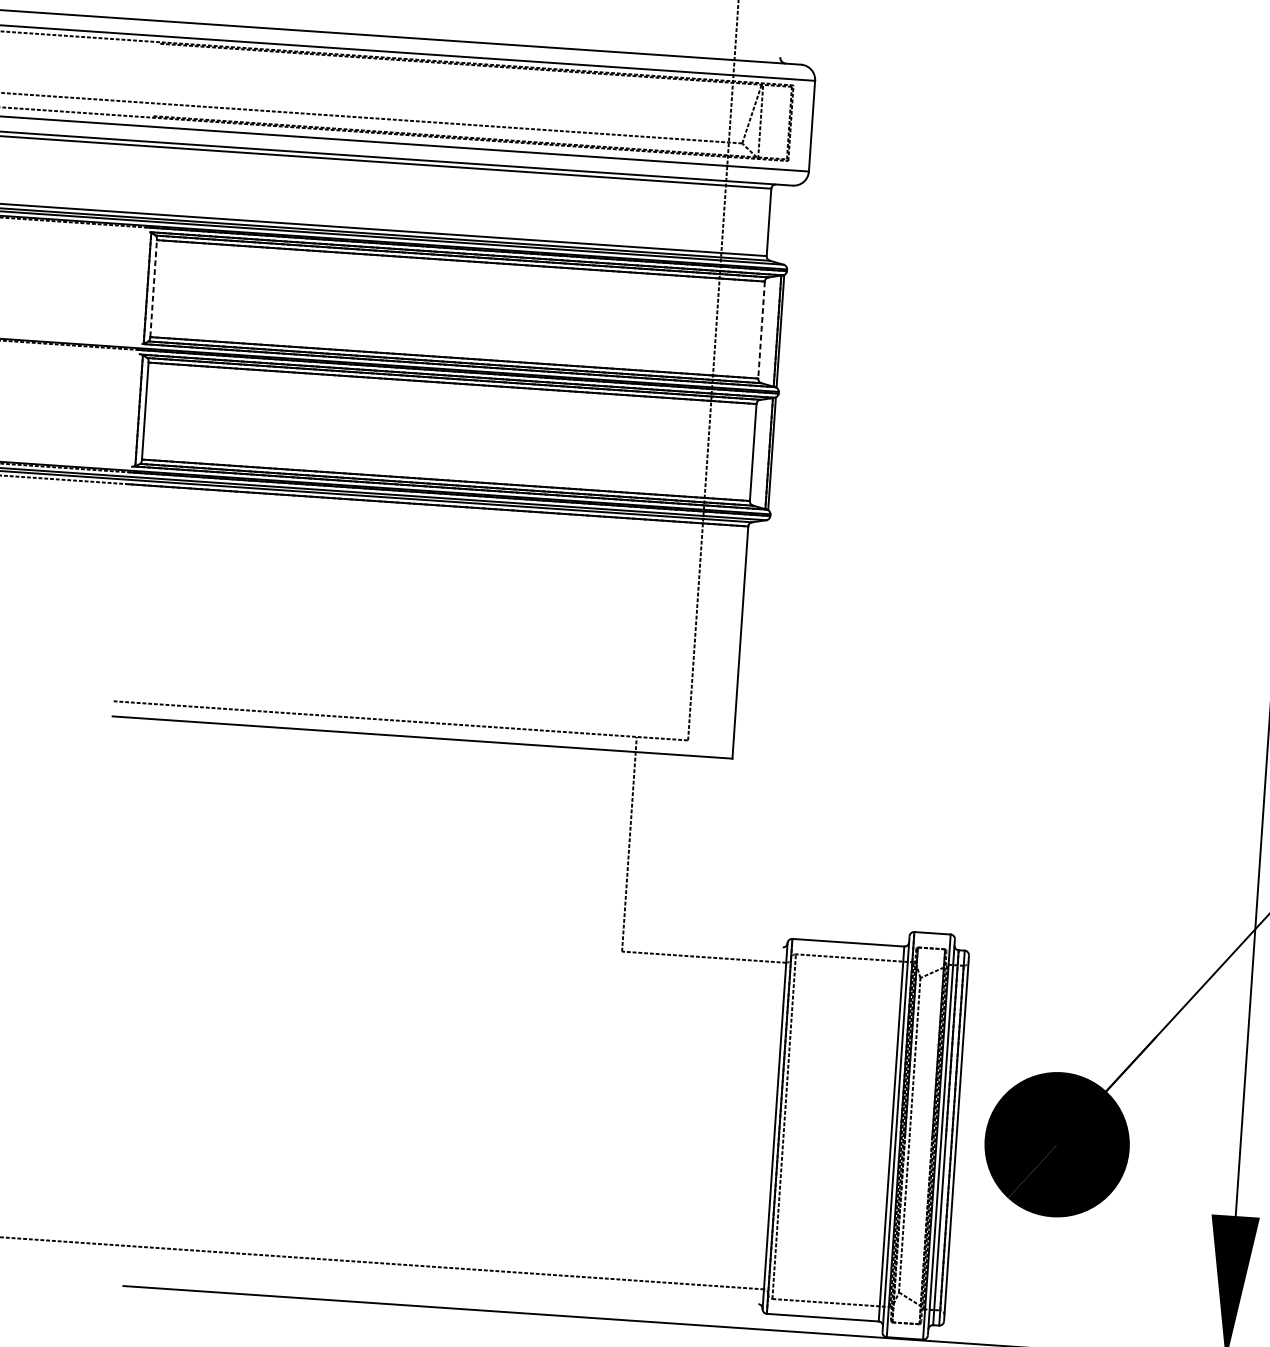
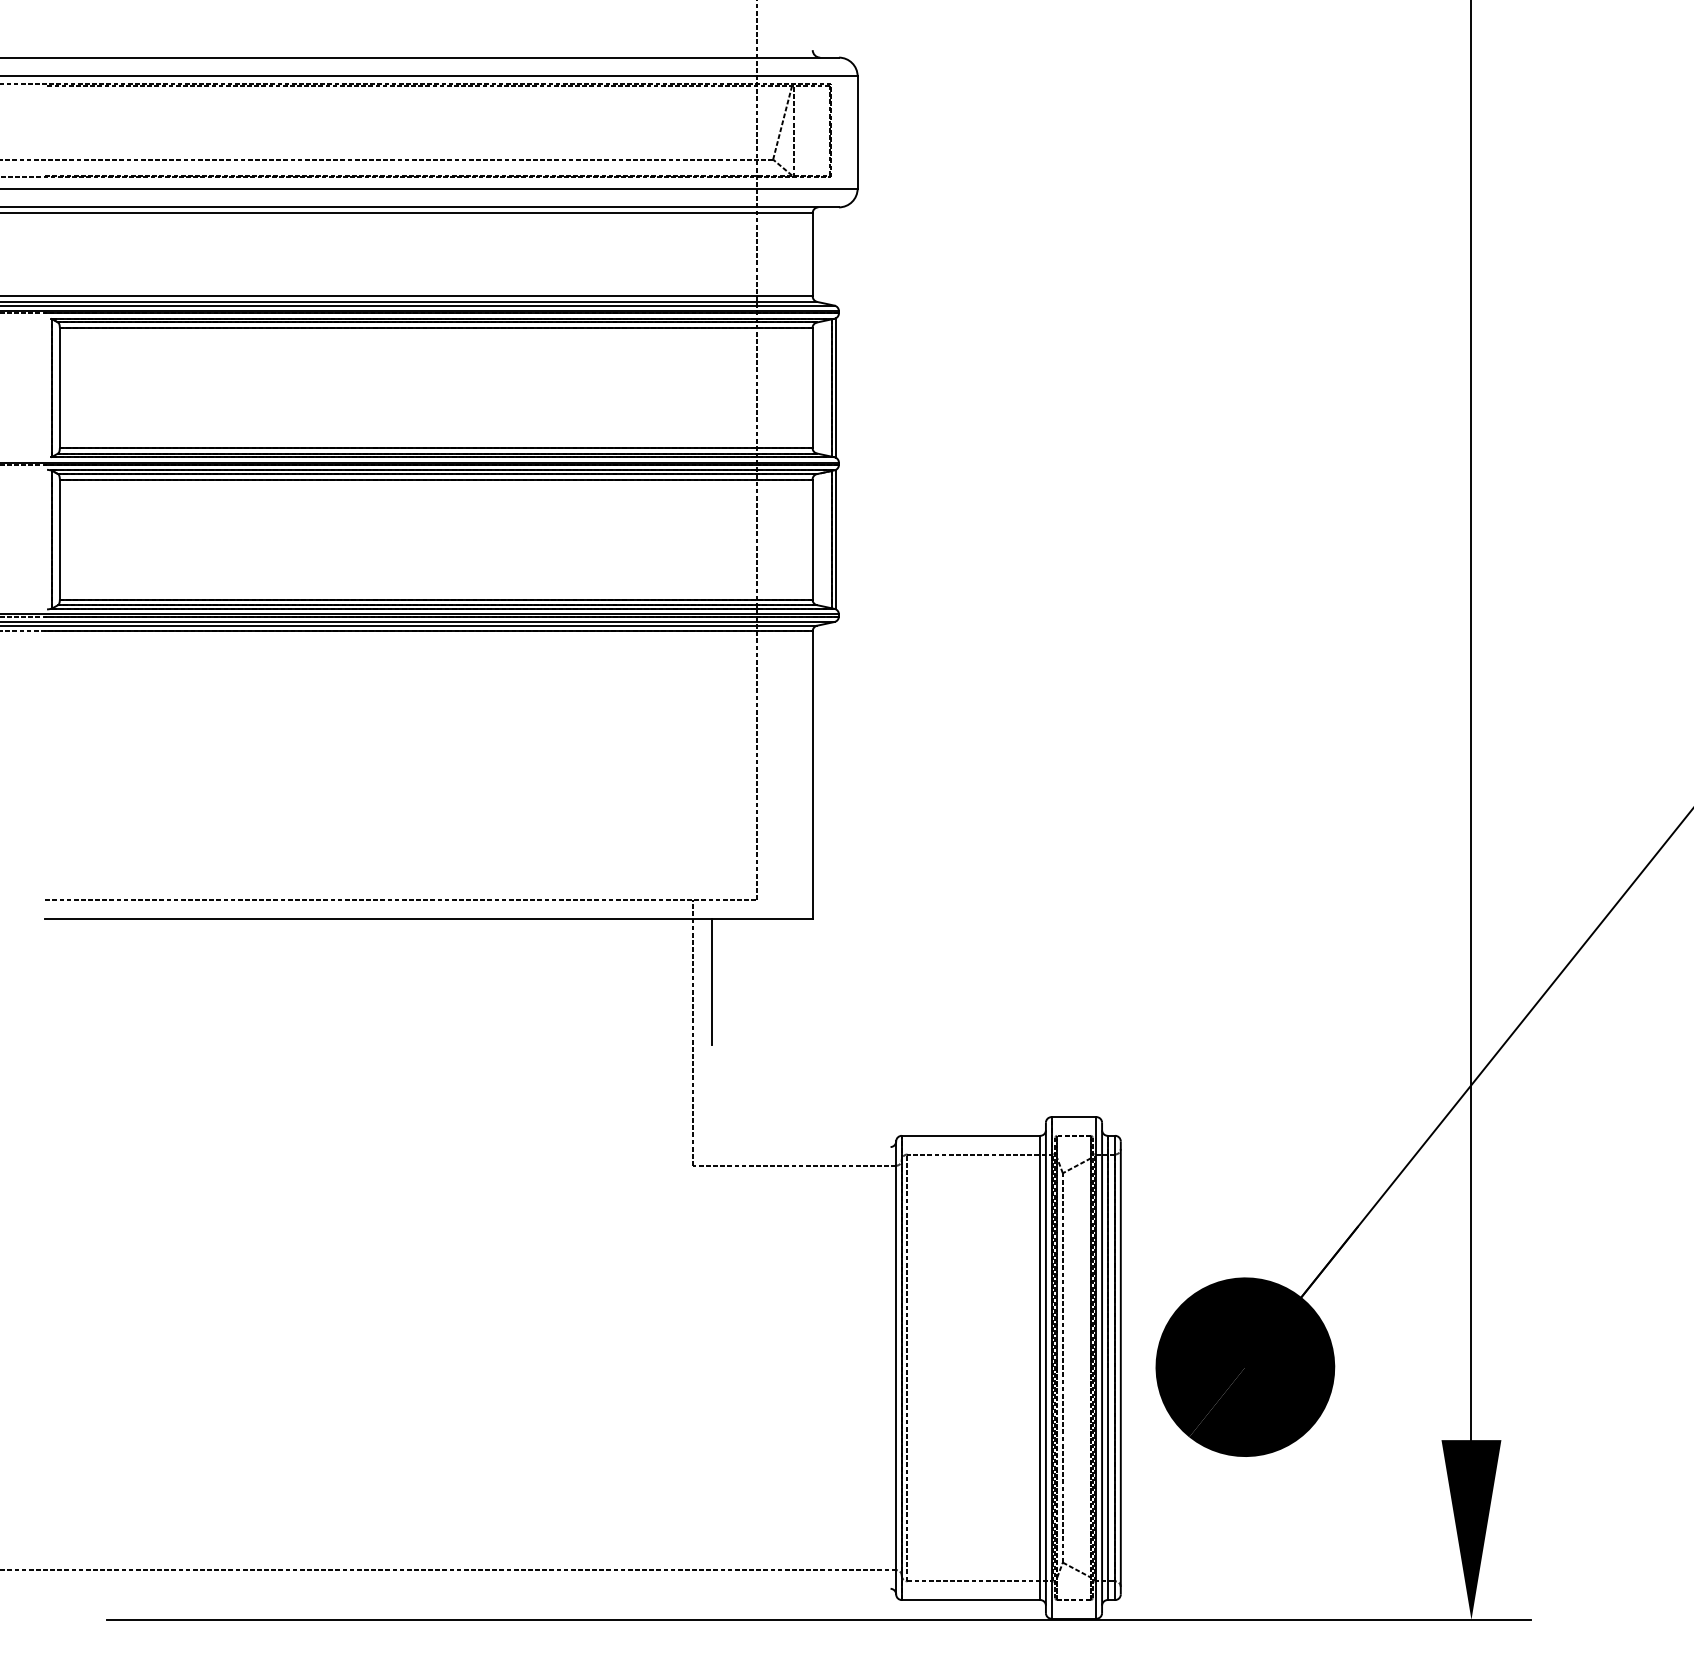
line: (153, 288) -> (59, 387), dashed -> solid
line: (761, 330) -> (812, 388), dashed -> solid
line: (647, 803) -> (711, 981), added

